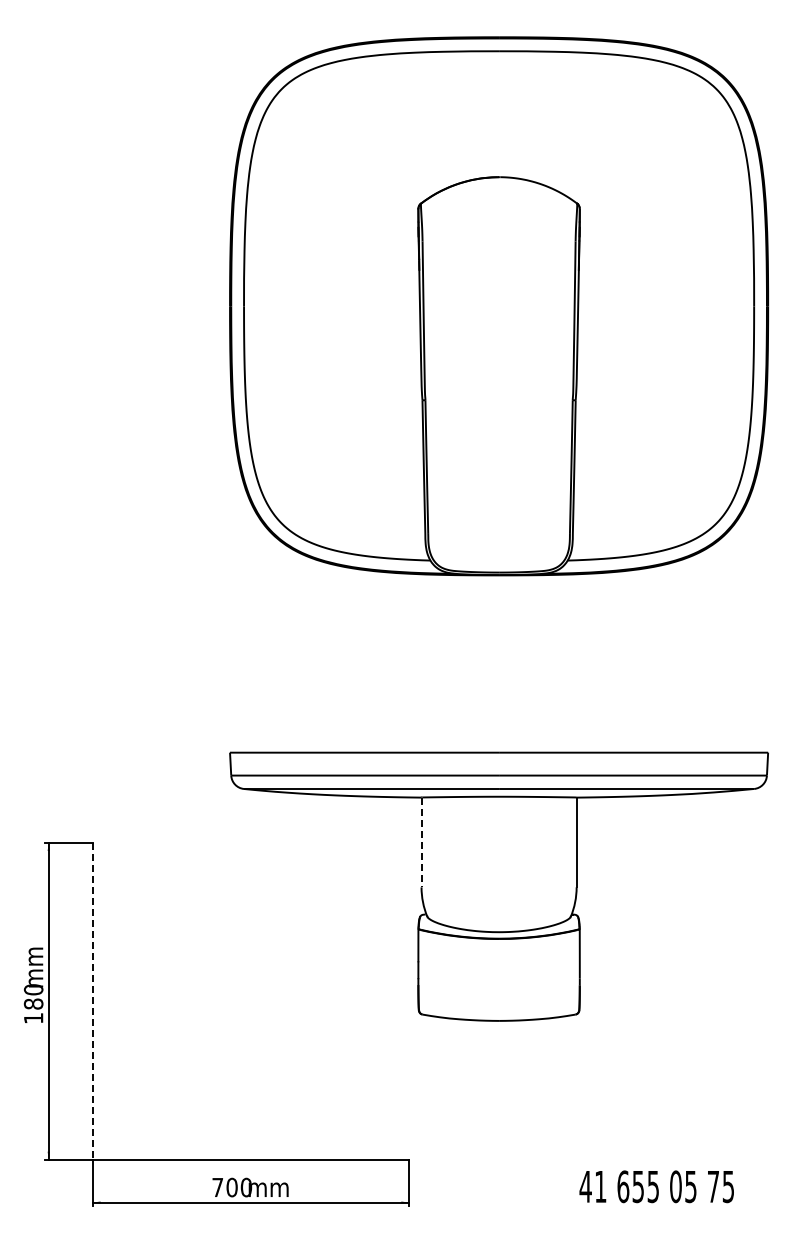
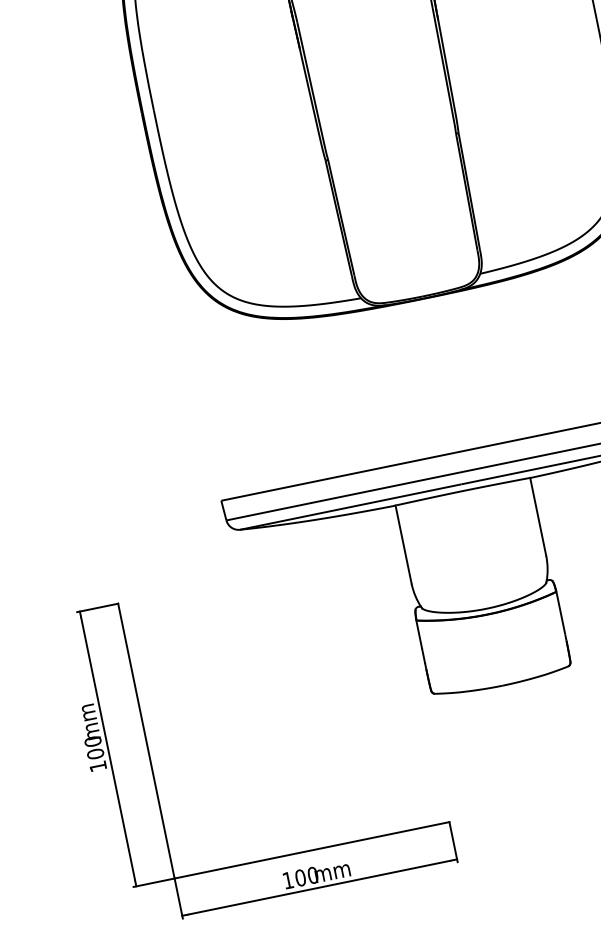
line: (421, 842) -> (403, 544), dashed -> solid
line: (92, 1001) -> (146, 741), dashed -> solid
text: (33, 1003) -> (95, 753), 180 -> 100
text: (217, 1187) -> (287, 880), 700 -> 100

